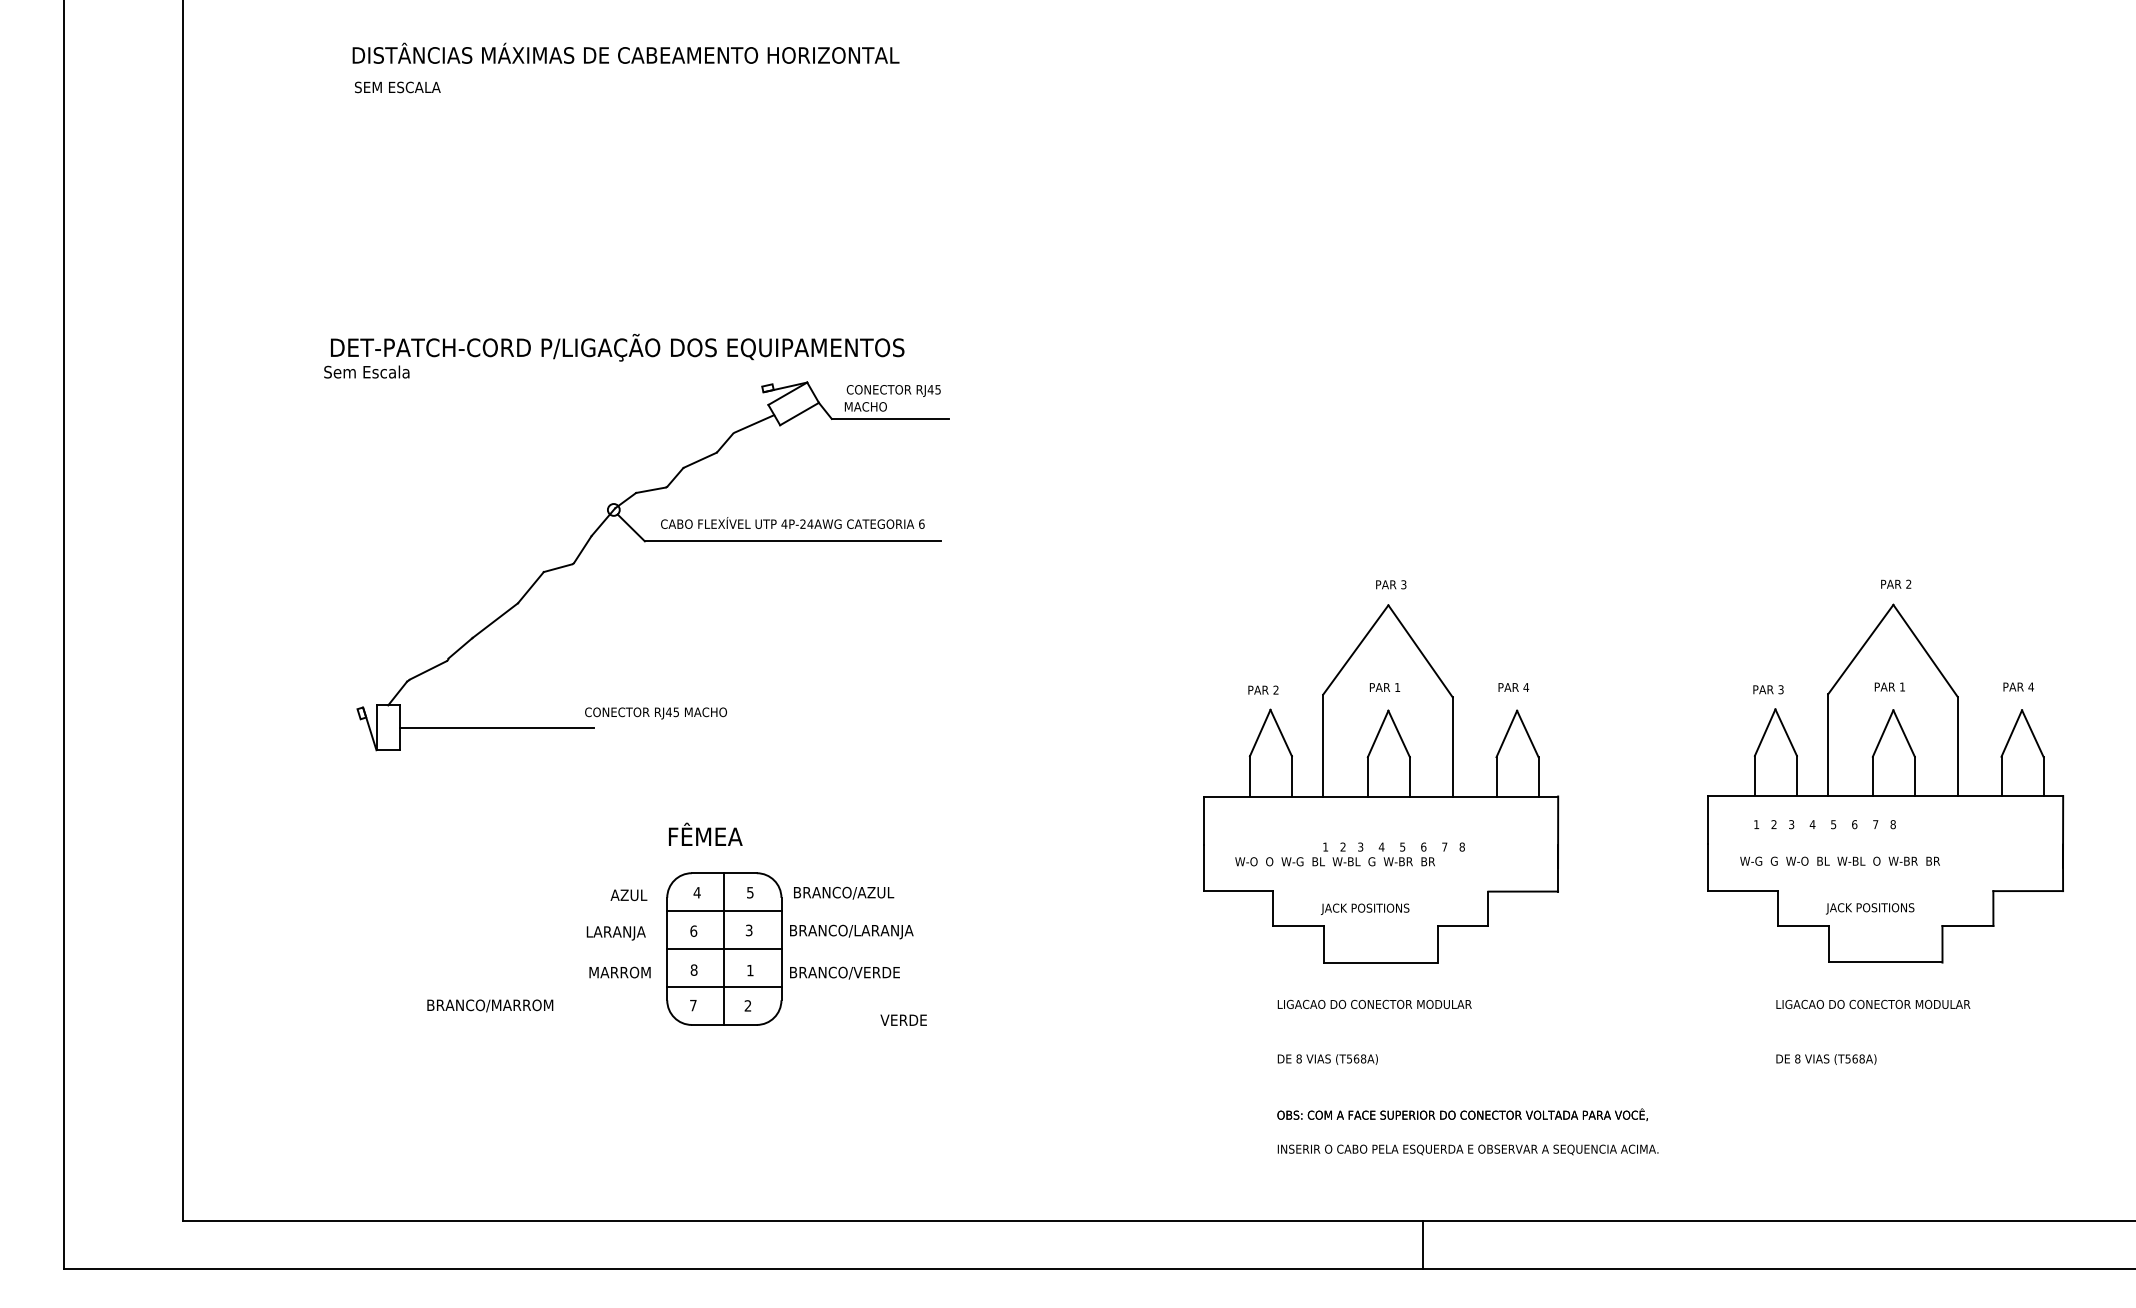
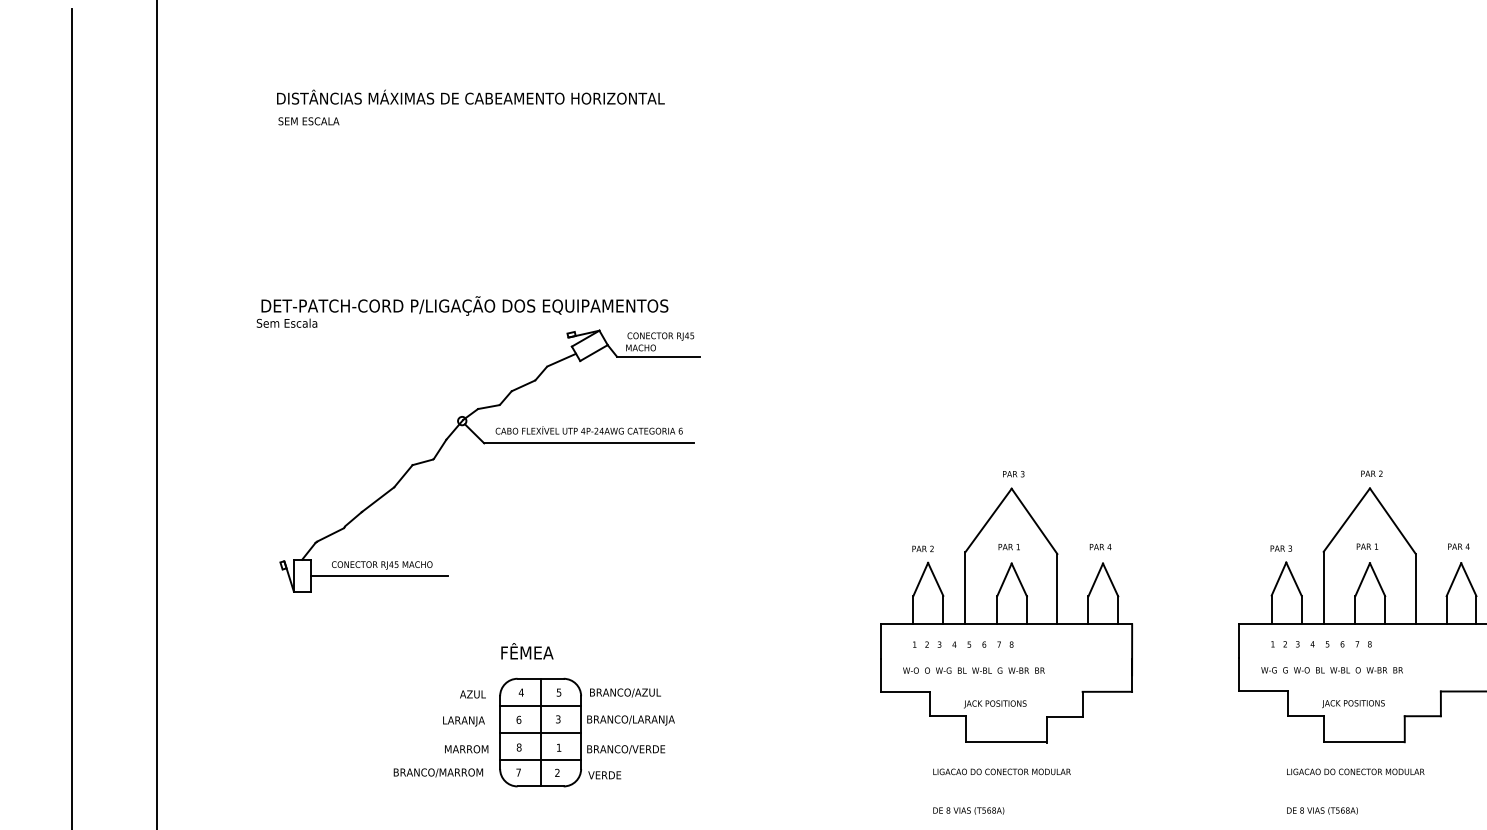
text: (655, 713) -> (381, 565), moved
text: (1393, 846) -> (962, 644), moved
text: (490, 1005) -> (438, 772), moved
text: (903, 1019) -> (604, 774), moved

